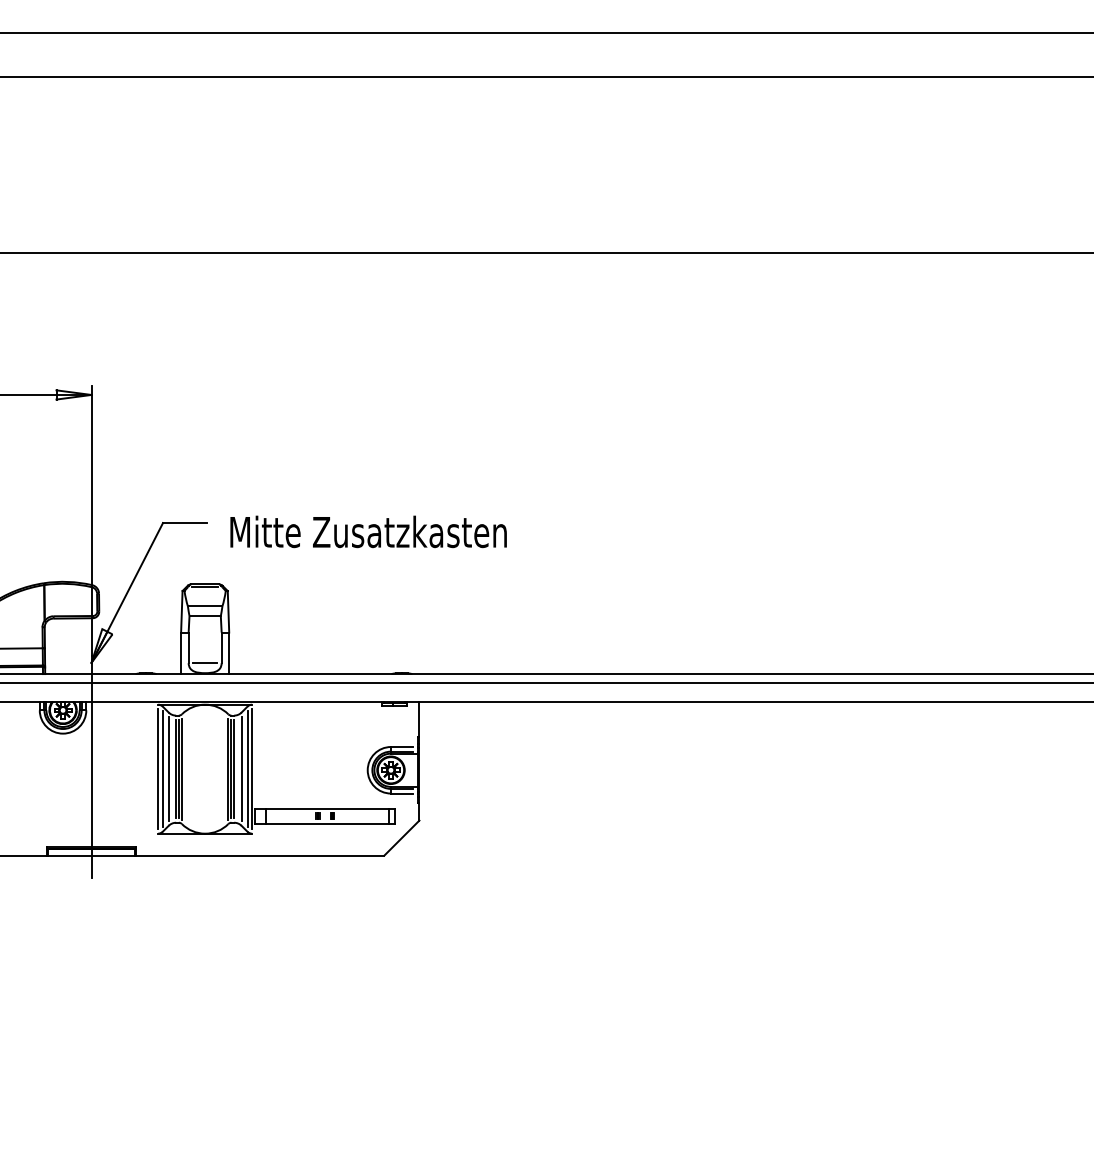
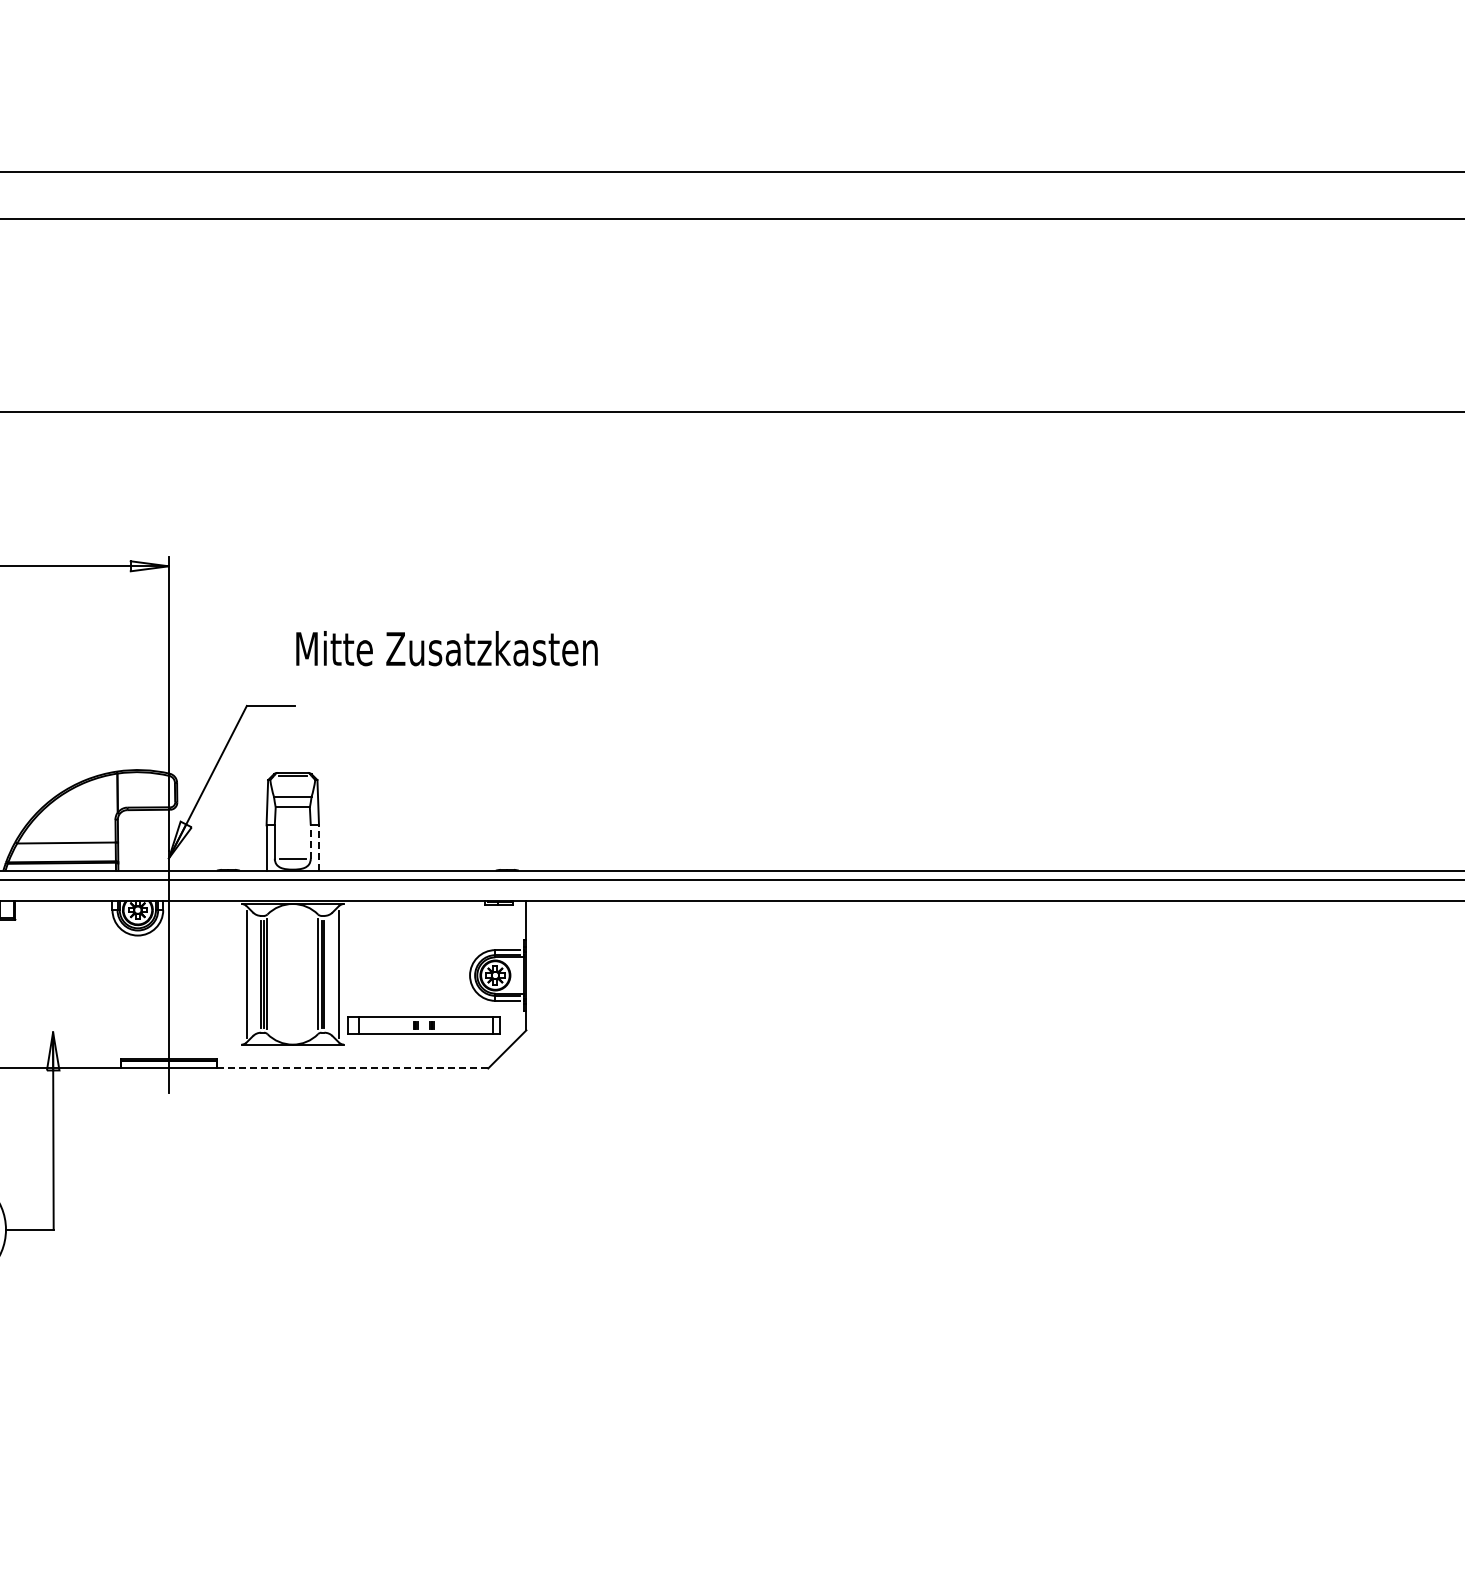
text: (368, 531) -> (446, 648), moved
line: (221, 648) -> (310, 842), solid -> dashed
line: (229, 652) -> (319, 847), solid -> dashed
line: (158, 768) -> (241, 973), removed
line: (252, 768) -> (344, 973), removed
line: (169, 769) -> (253, 974), removed
line: (241, 769) -> (332, 974), removed
line: (259, 855) -> (352, 1068), solid -> dashed

